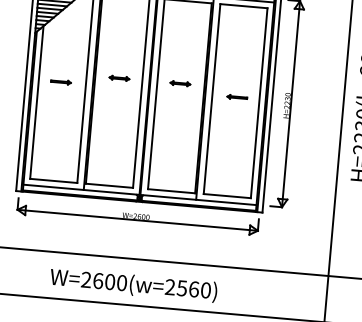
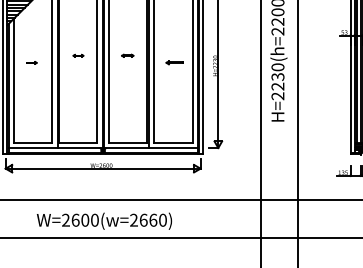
part: (119, 78) -> (78, 55), size x0.6
part: (60, 81) -> (31, 62), size x0.6
part: (180, 83) -> (127, 55), size x0.7
text: (182, 287) -> (143, 219), W=2600(w=2560) -> W=2600(w=2660)

